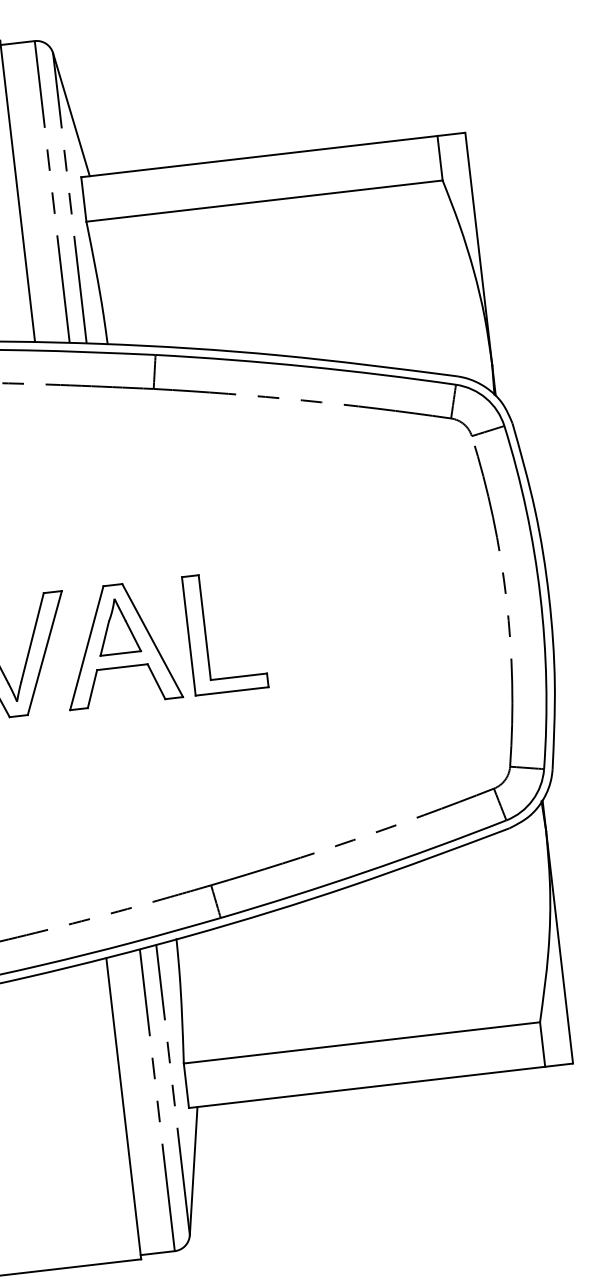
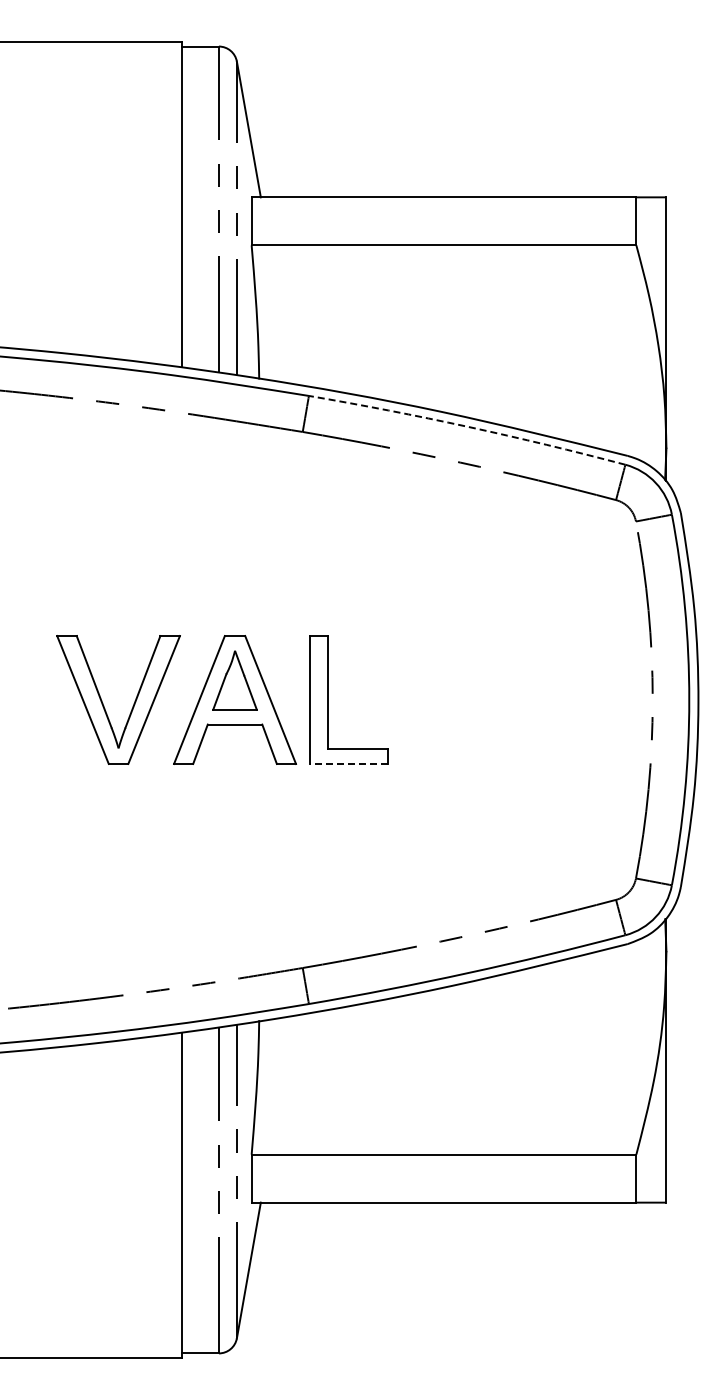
arc: (305, 366) -> (467, 426), solid -> dashed
line: (231, 691) -> (348, 763), solid -> dashed

